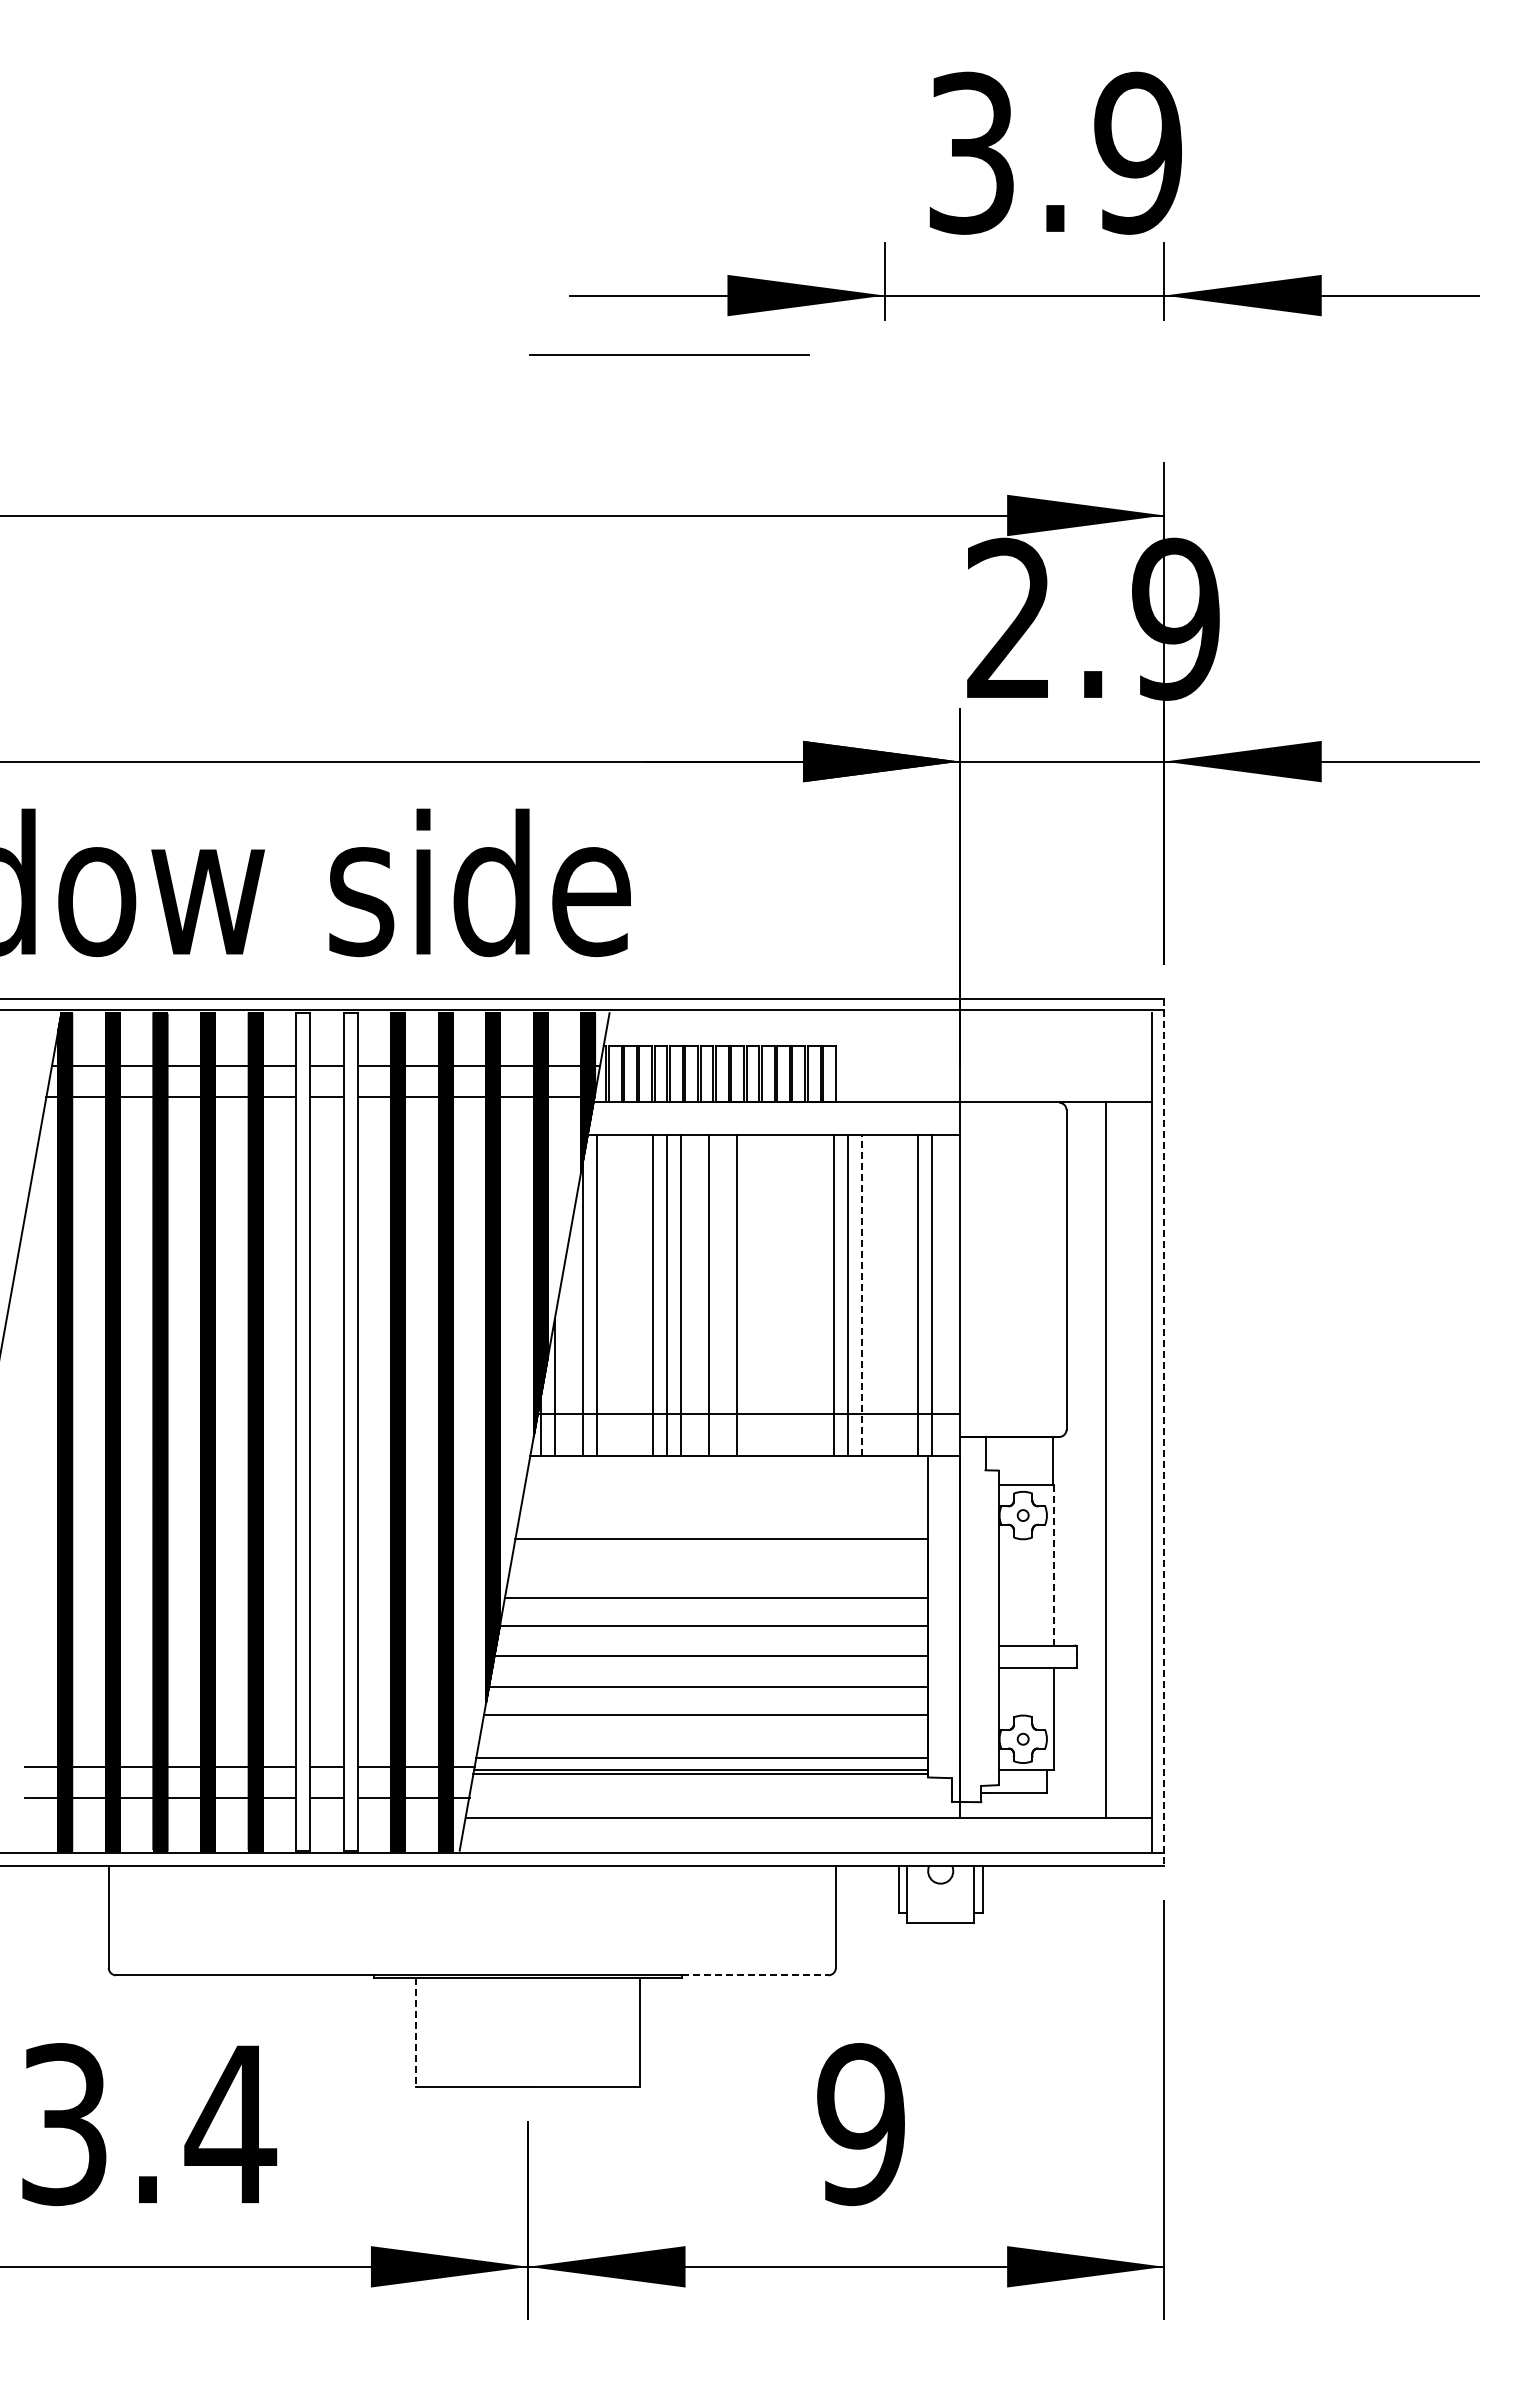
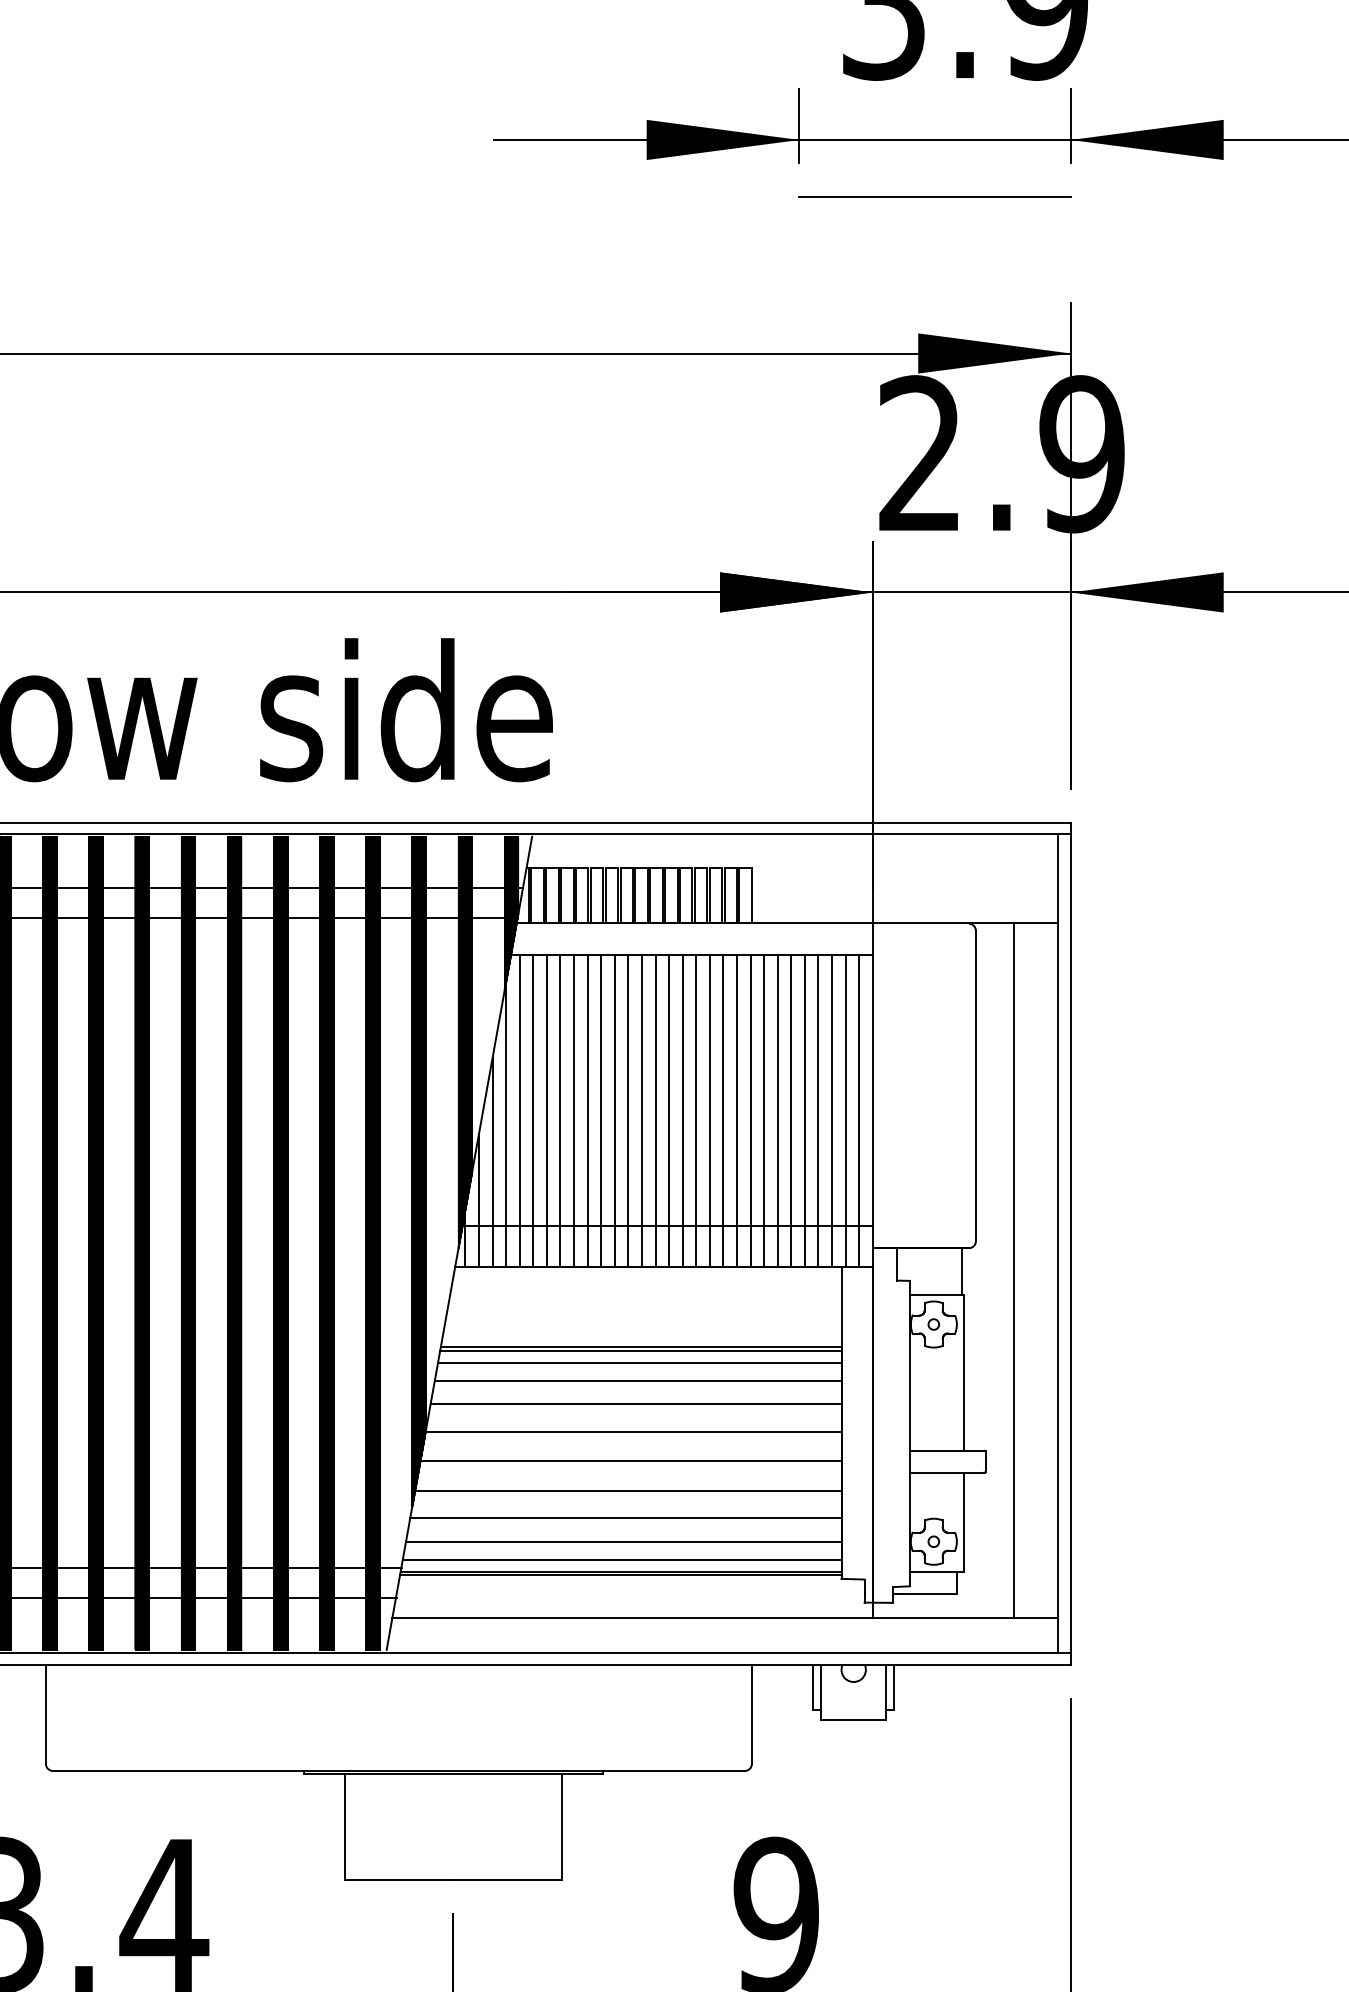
line: (669, 354) -> (935, 197), moved
line: (610, 1295) -> (533, 1110), added
line: (624, 1295) -> (546, 1110), added
line: (638, 1295) -> (560, 1110), added
line: (694, 1295) -> (614, 1110), added
line: (722, 1295) -> (641, 1110), added
line: (750, 1295) -> (669, 1110), added
line: (764, 1295) -> (682, 1110), added
line: (778, 1295) -> (696, 1110), added
line: (792, 1295) -> (709, 1110), added
line: (806, 1295) -> (723, 1110), added
line: (820, 1295) -> (736, 1110), added
line: (862, 1295) -> (777, 1110), dashed -> solid
line: (876, 1295) -> (791, 1110), added
line: (890, 1295) -> (804, 1110), added
line: (904, 1295) -> (818, 1110), added
line: (946, 1295) -> (859, 1110), added
line: (568, 1348) -> (492, 1162), added
hatch: (303, 1431) -> (234, 1242), added
hatch: (350, 1431) -> (280, 1242), added
line: (1164, 1433) -> (1071, 1244), dashed -> solid
line: (721, 1543) -> (640, 1351), added
line: (720, 1554) -> (639, 1362), added
line: (1053, 1564) -> (963, 1372), dashed -> solid
line: (718, 1573) -> (637, 1380), added
line: (703, 1739) -> (623, 1541), added
line: (755, 1975) -> (673, 1771), dashed -> solid
line: (416, 2032) -> (344, 1826), dashed -> solid

